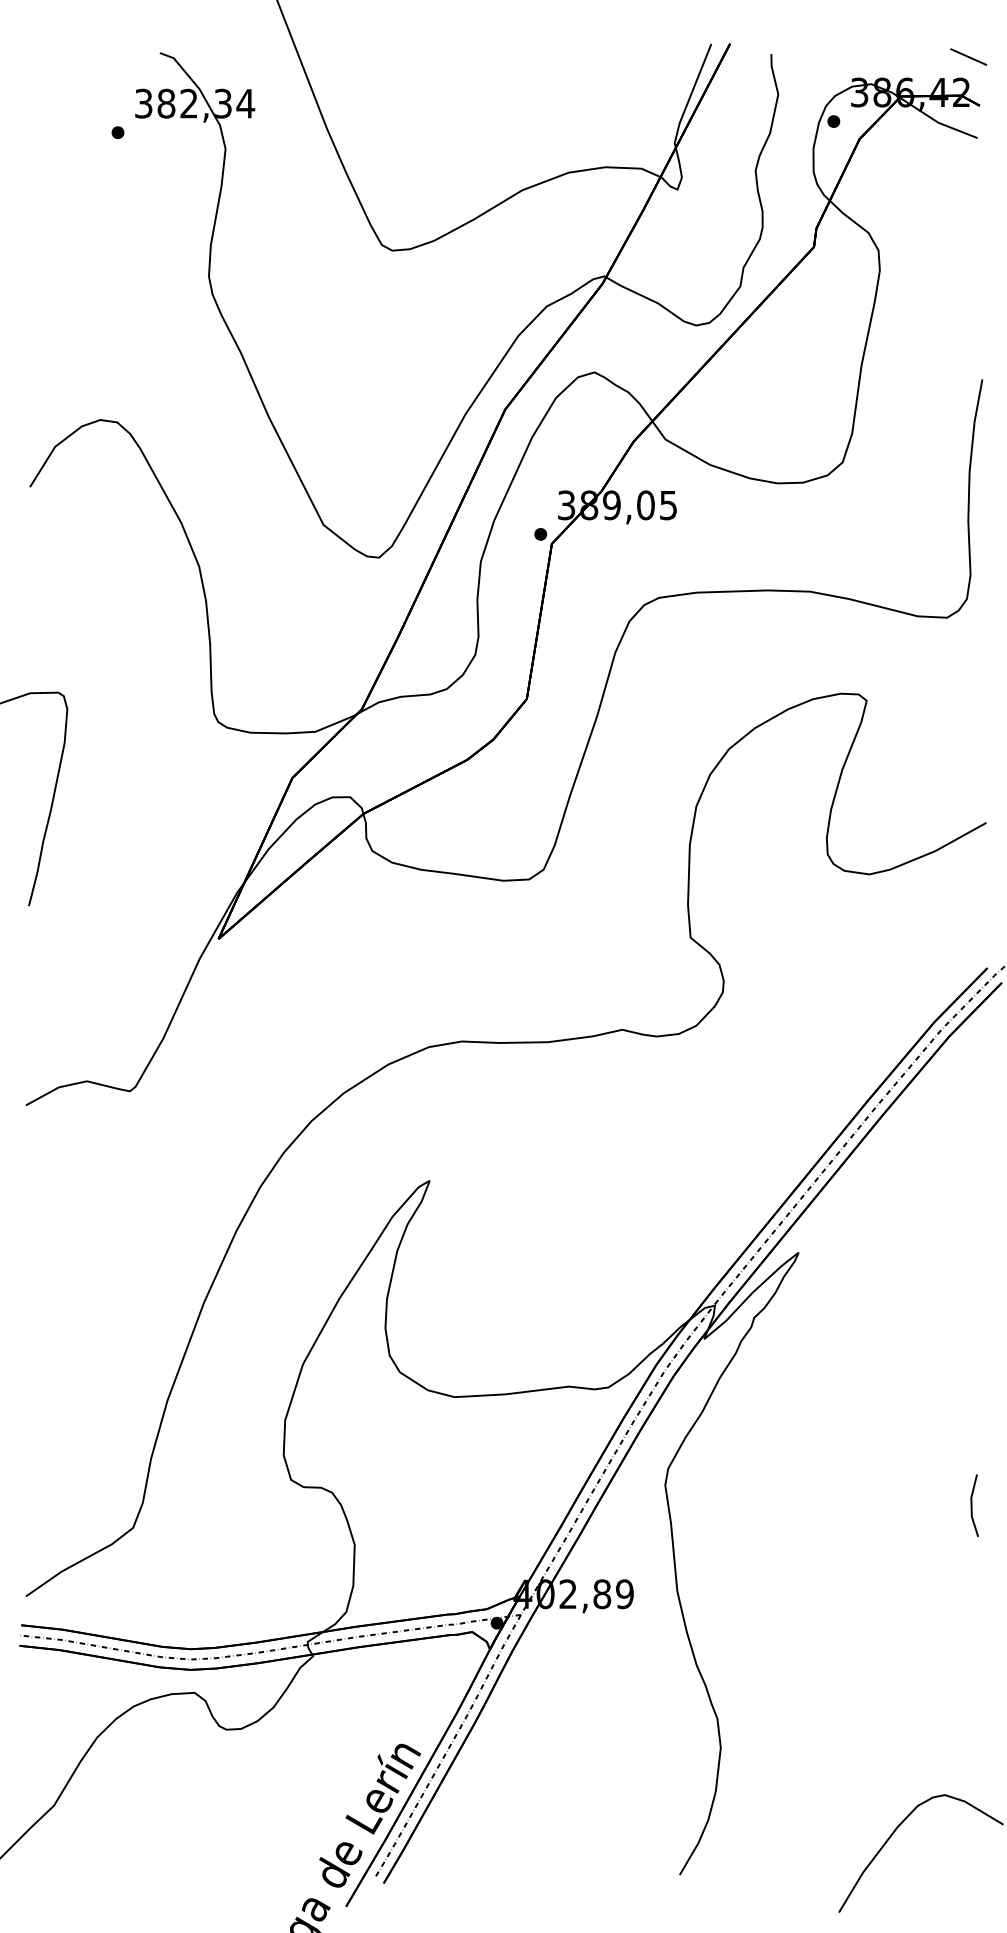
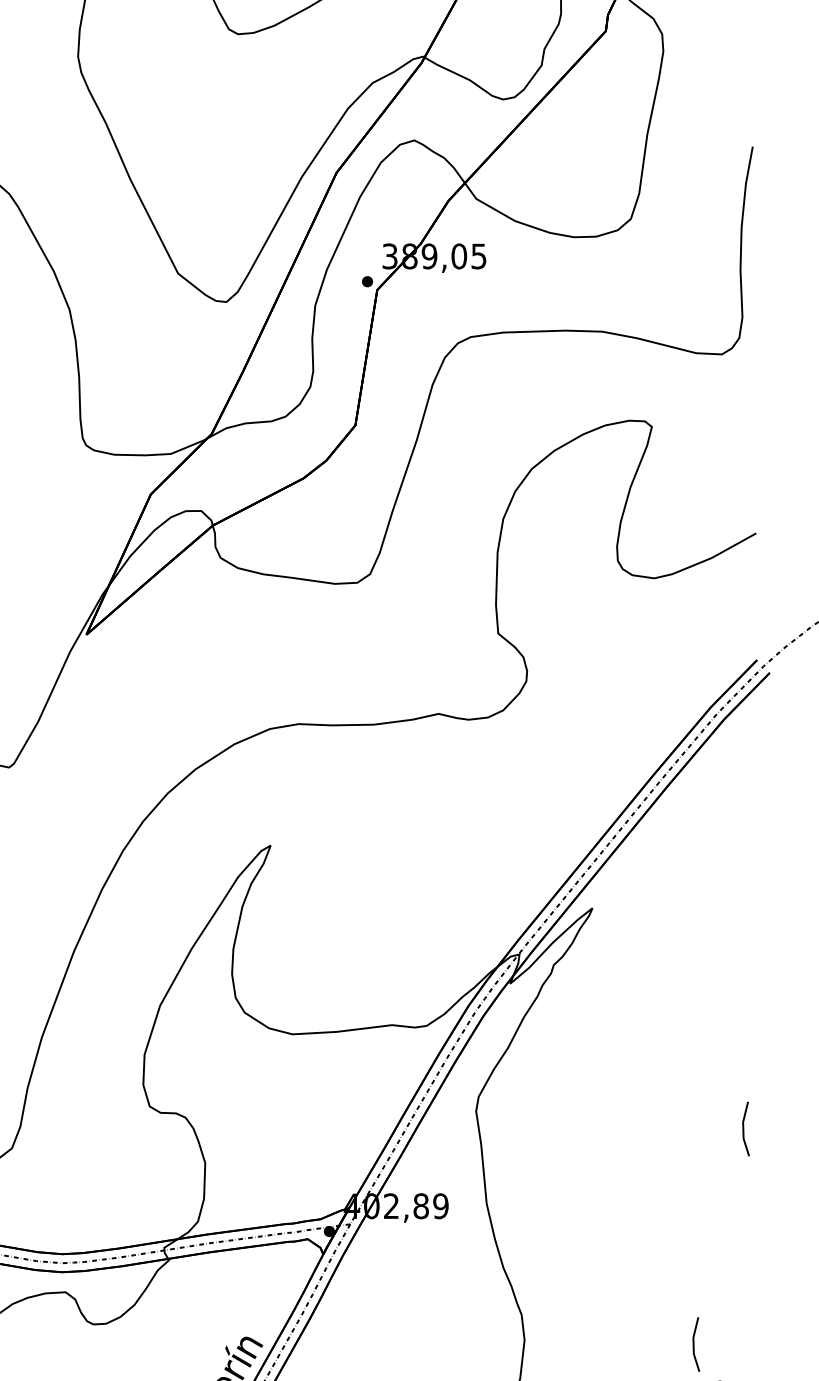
line: (915, 1752) -> (694, 1344), added

